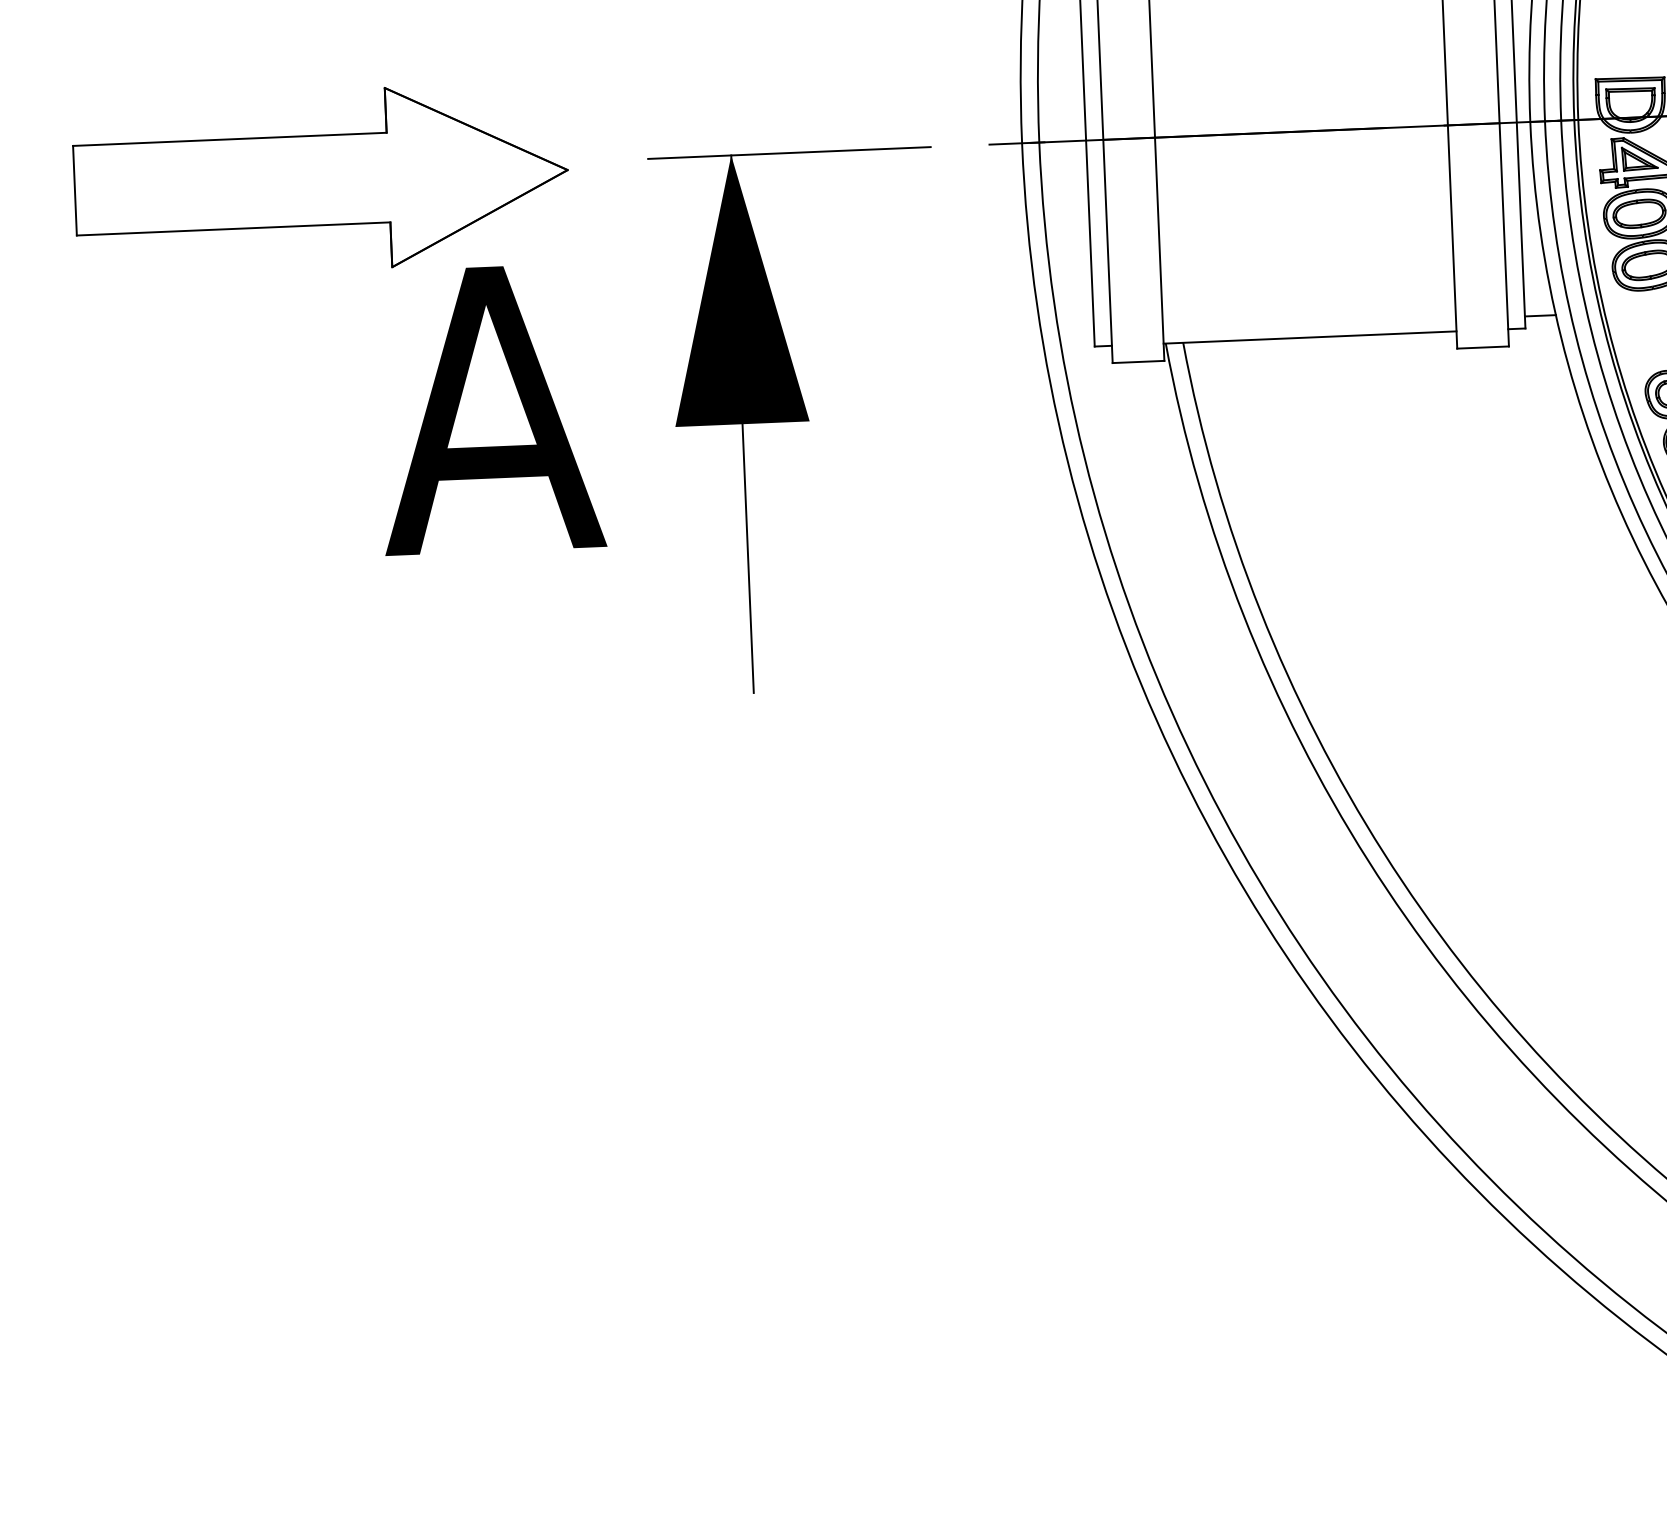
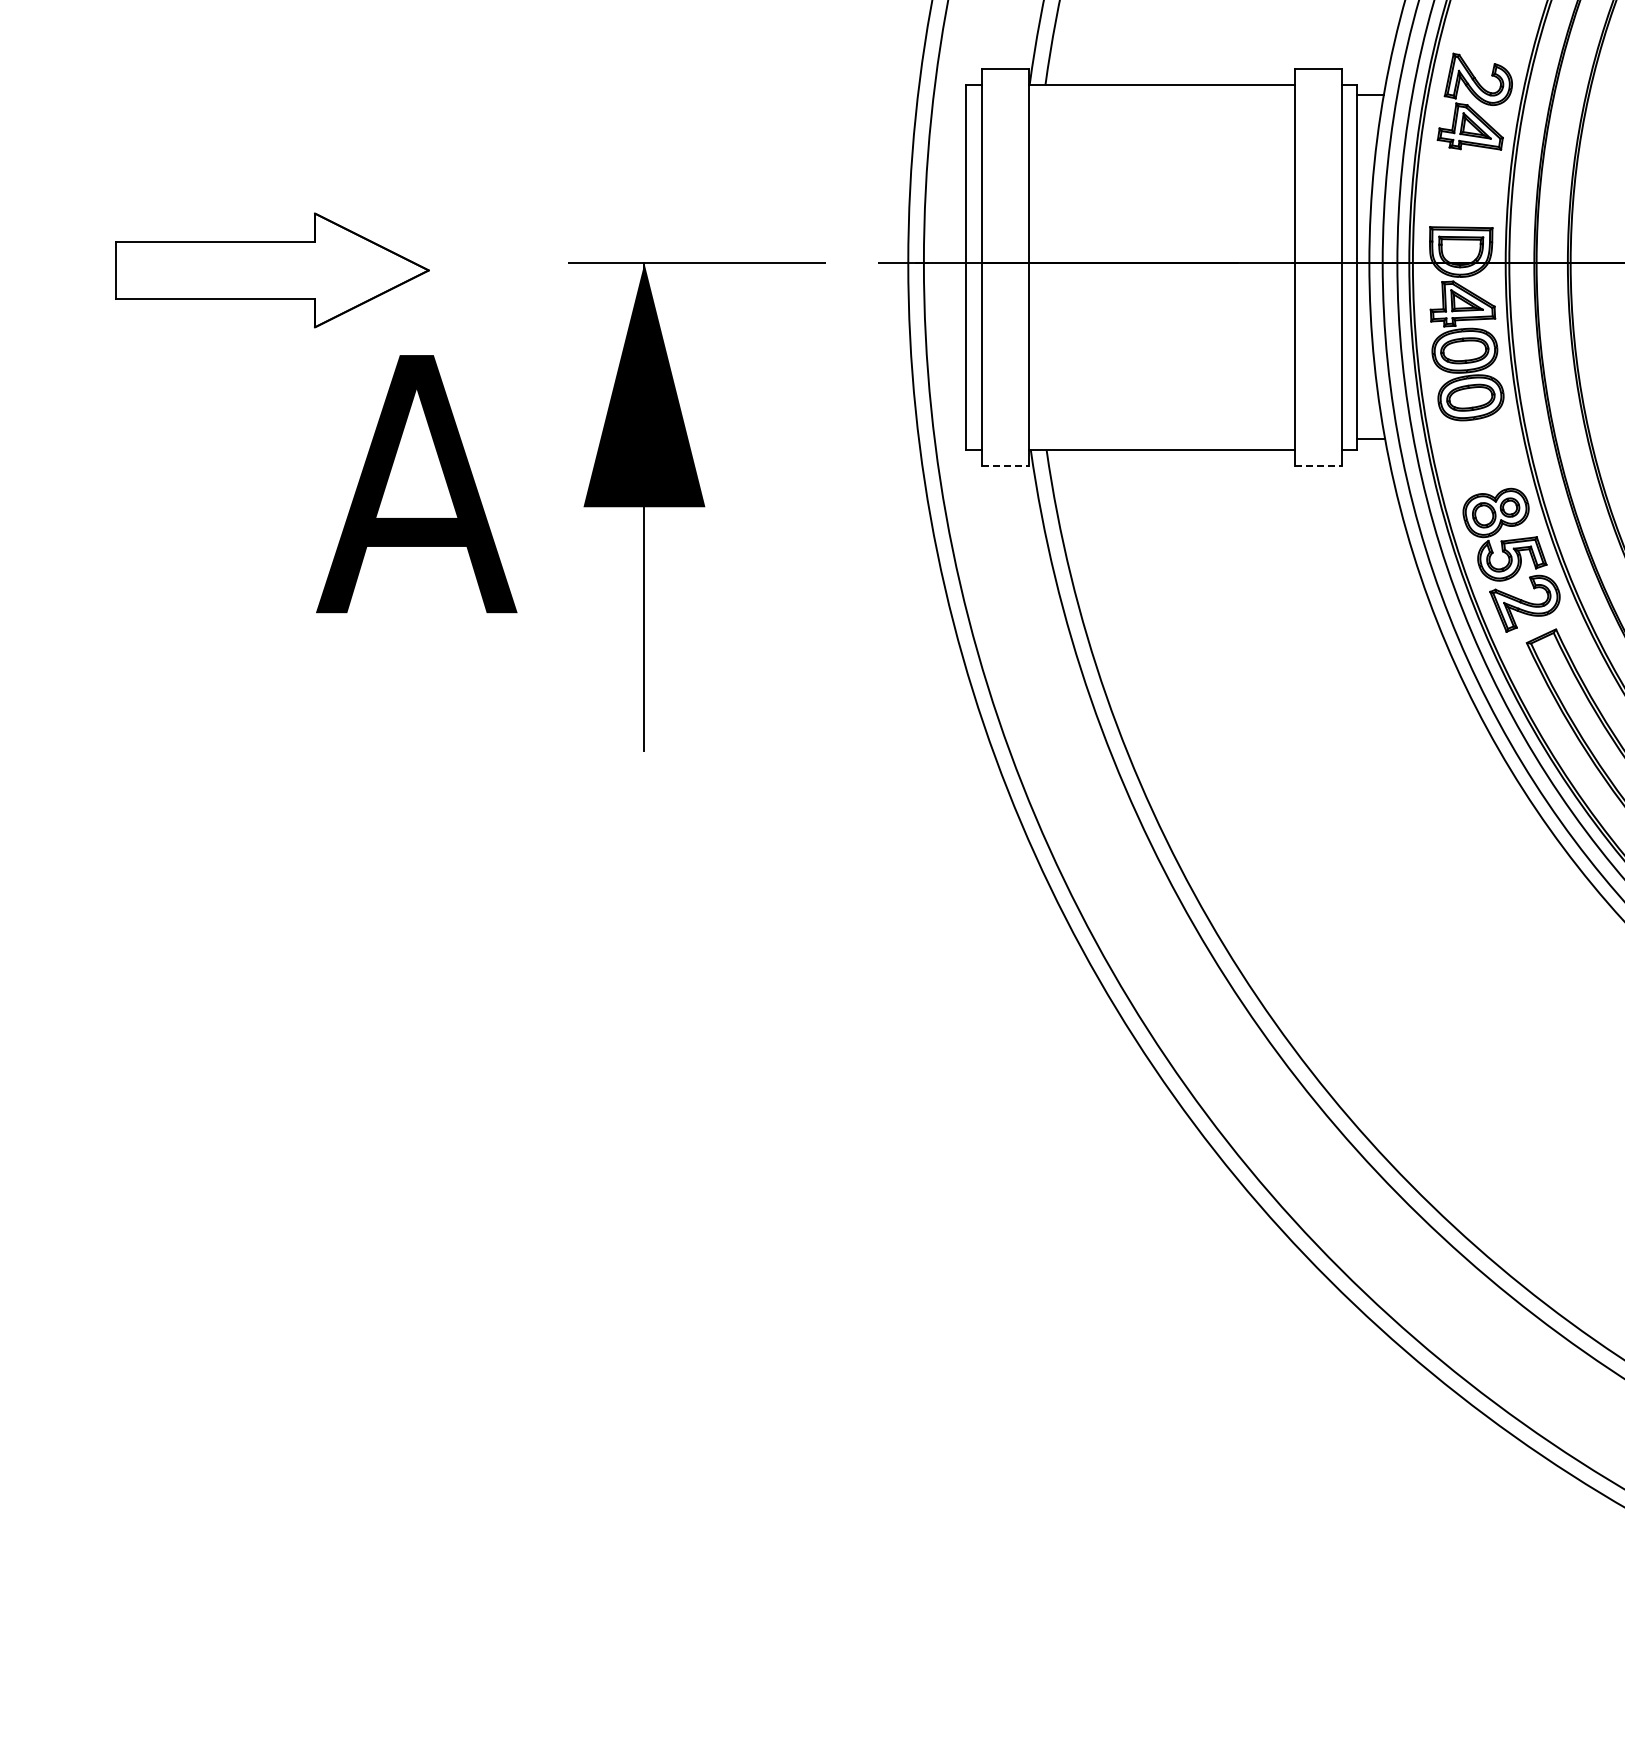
part: (321, 180) -> (272, 270), size x0.7
line: (1483, 347) -> (1318, 465), solid -> dashed
line: (1138, 361) -> (1005, 465), solid -> dashed

